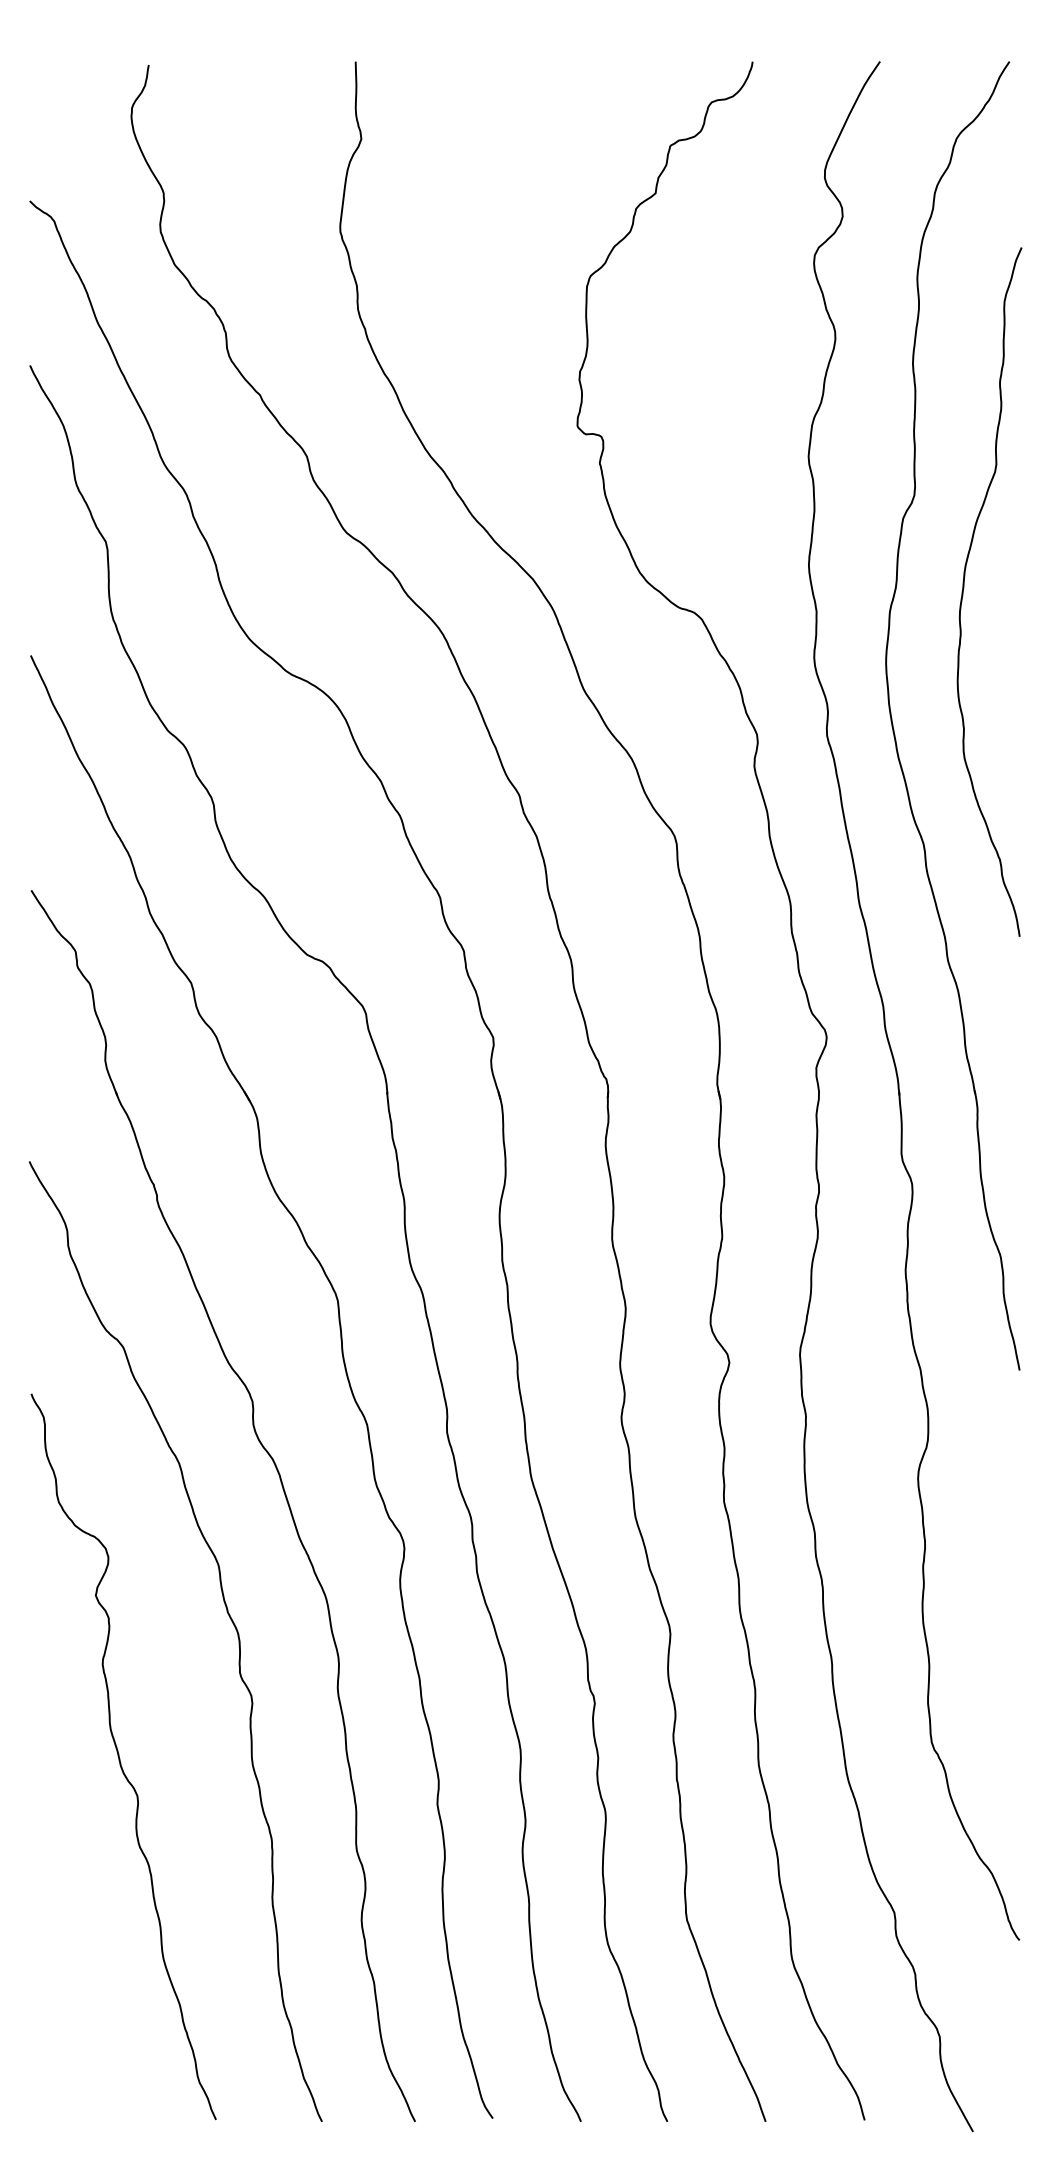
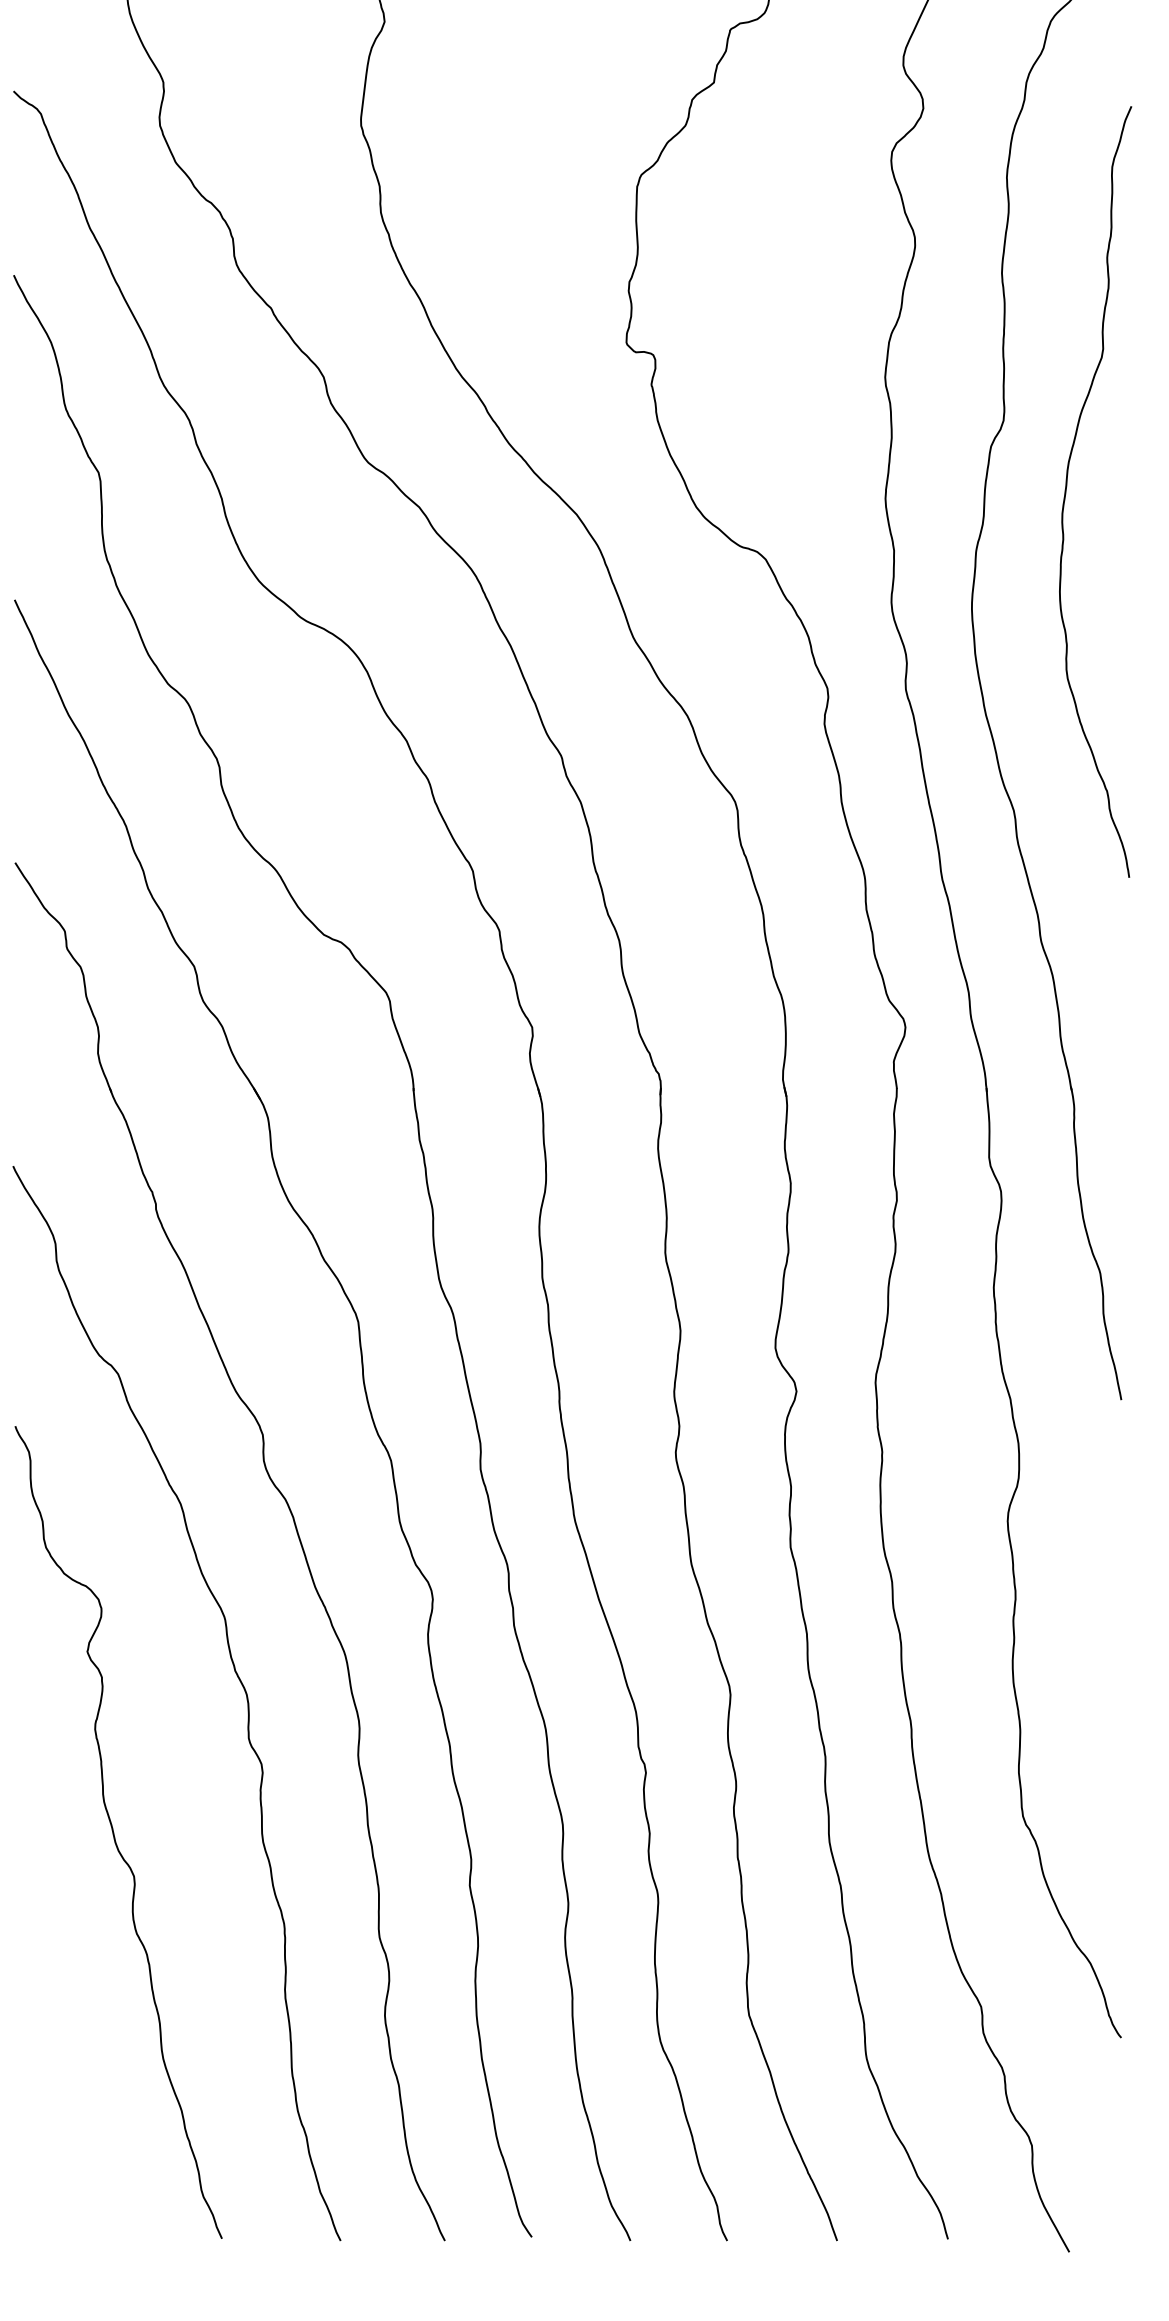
curve: (964, 588) -> (1067, 487), moved

